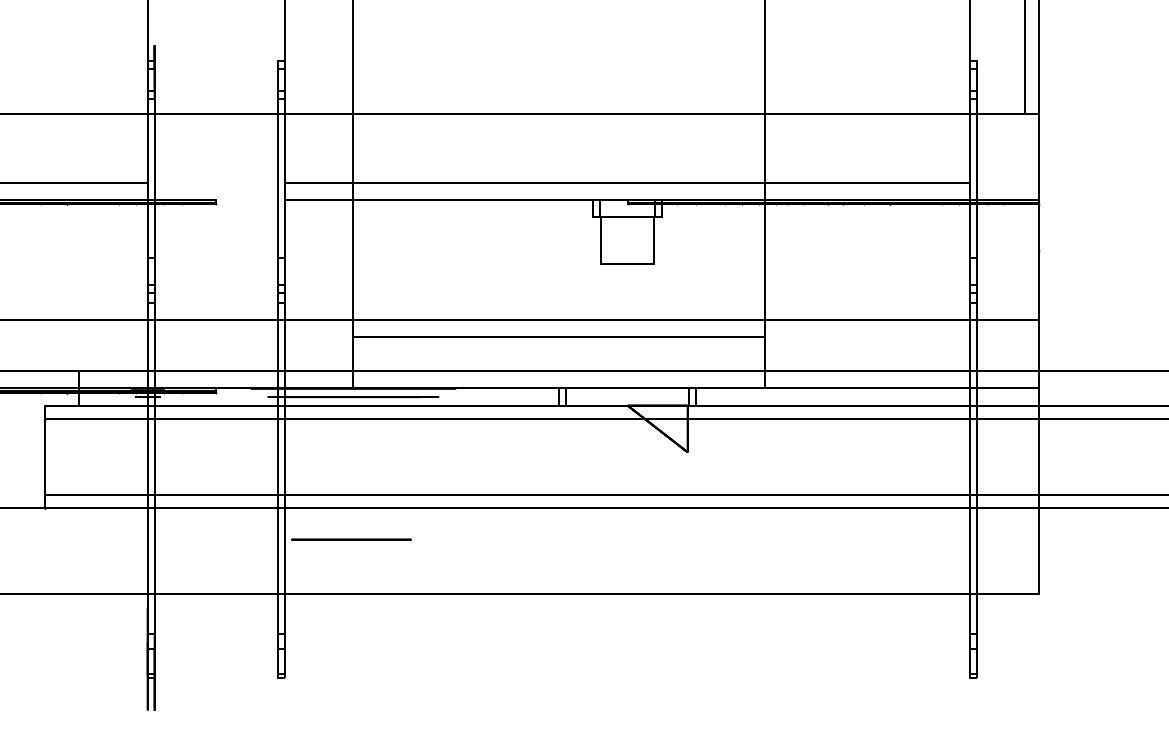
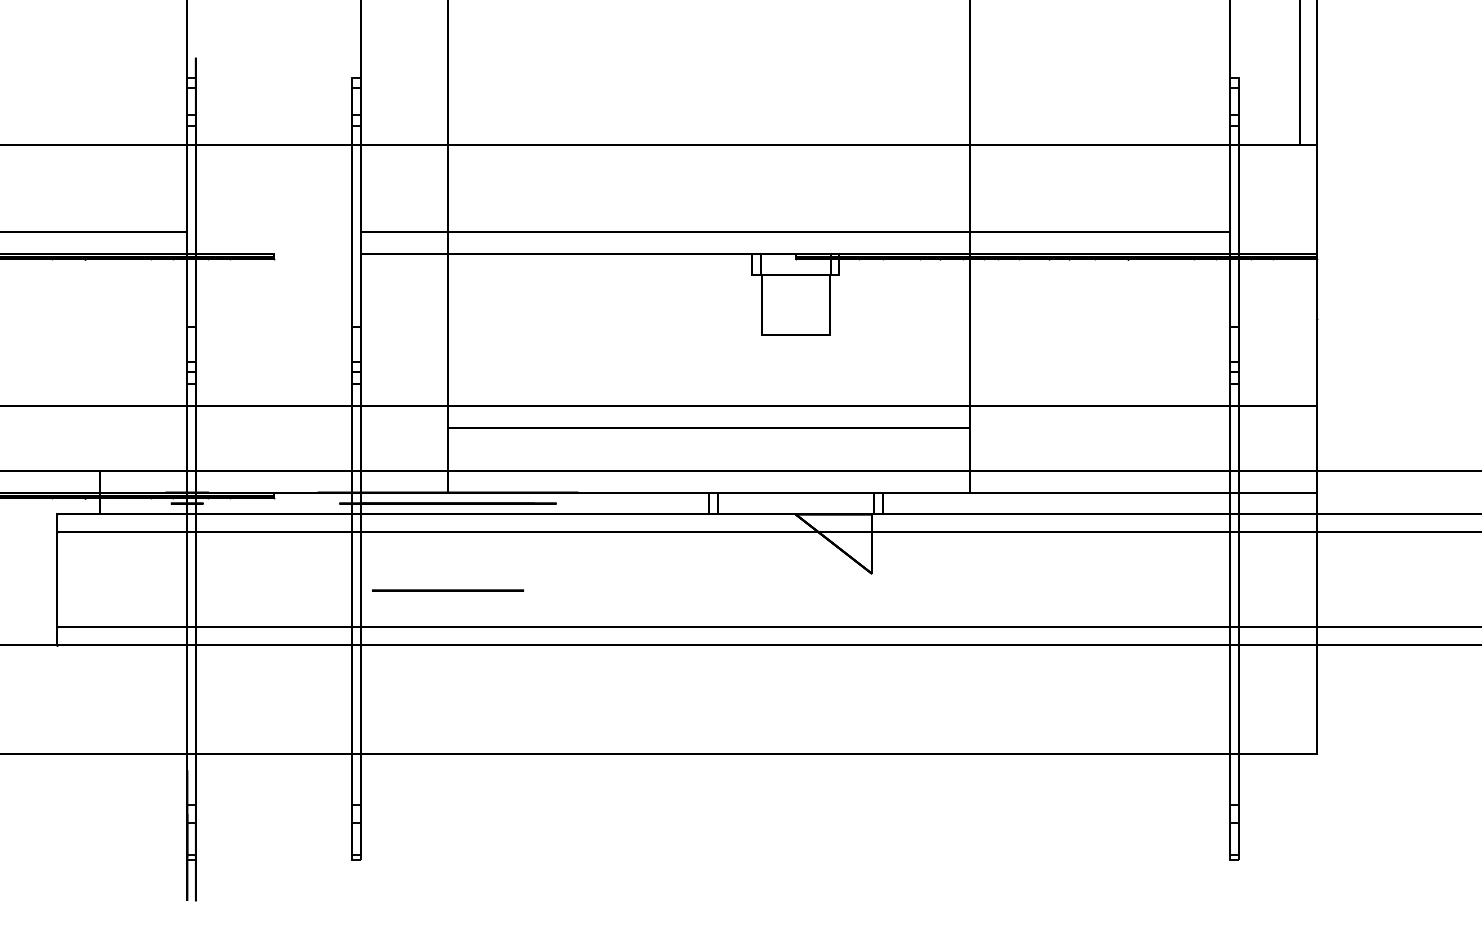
circle: (351, 539) -> (448, 590), moved

